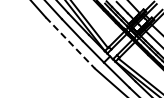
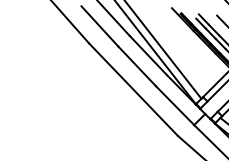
line: (70, 42) -> (133, 88), dashed -> solid

